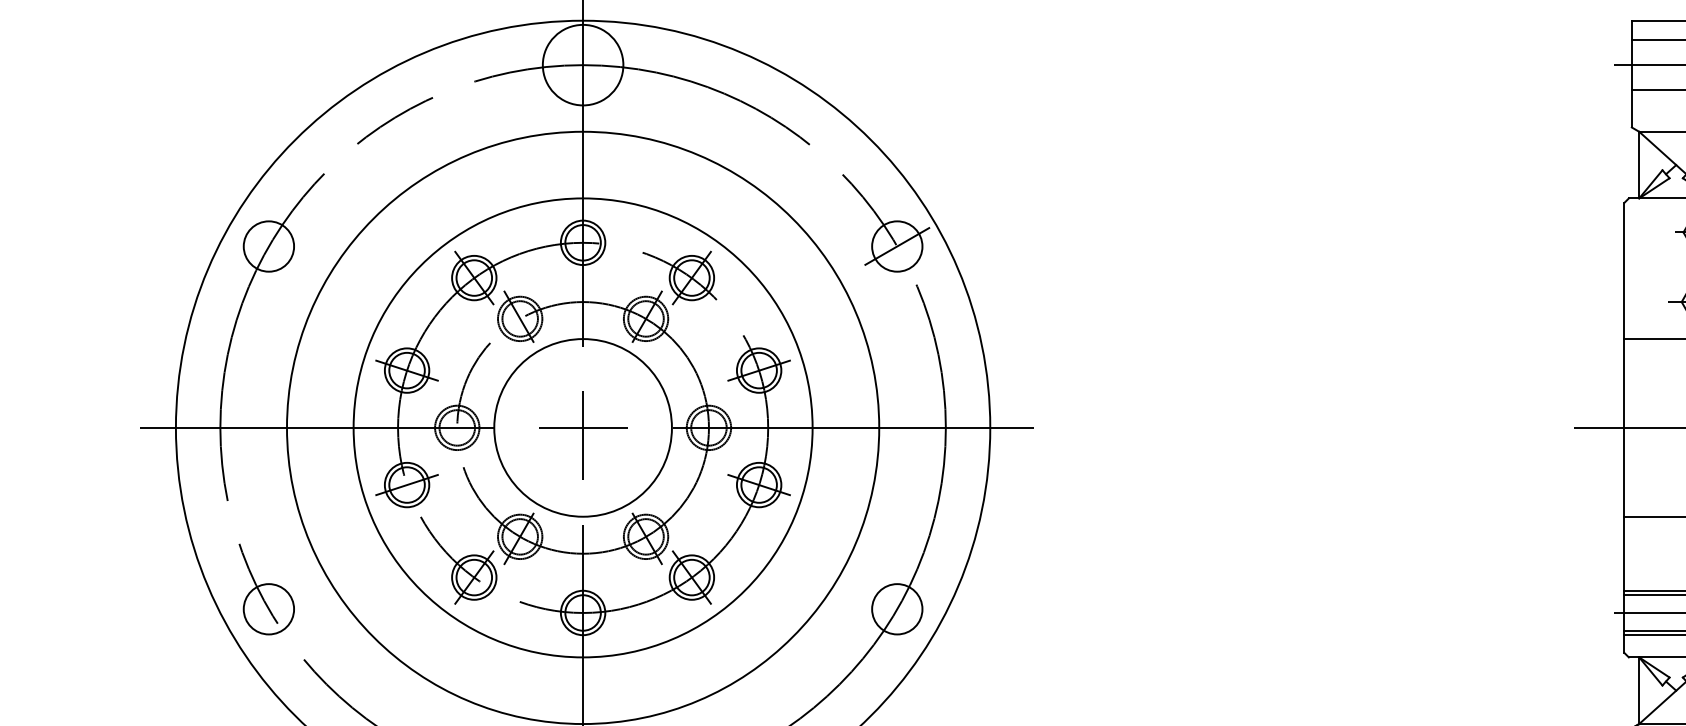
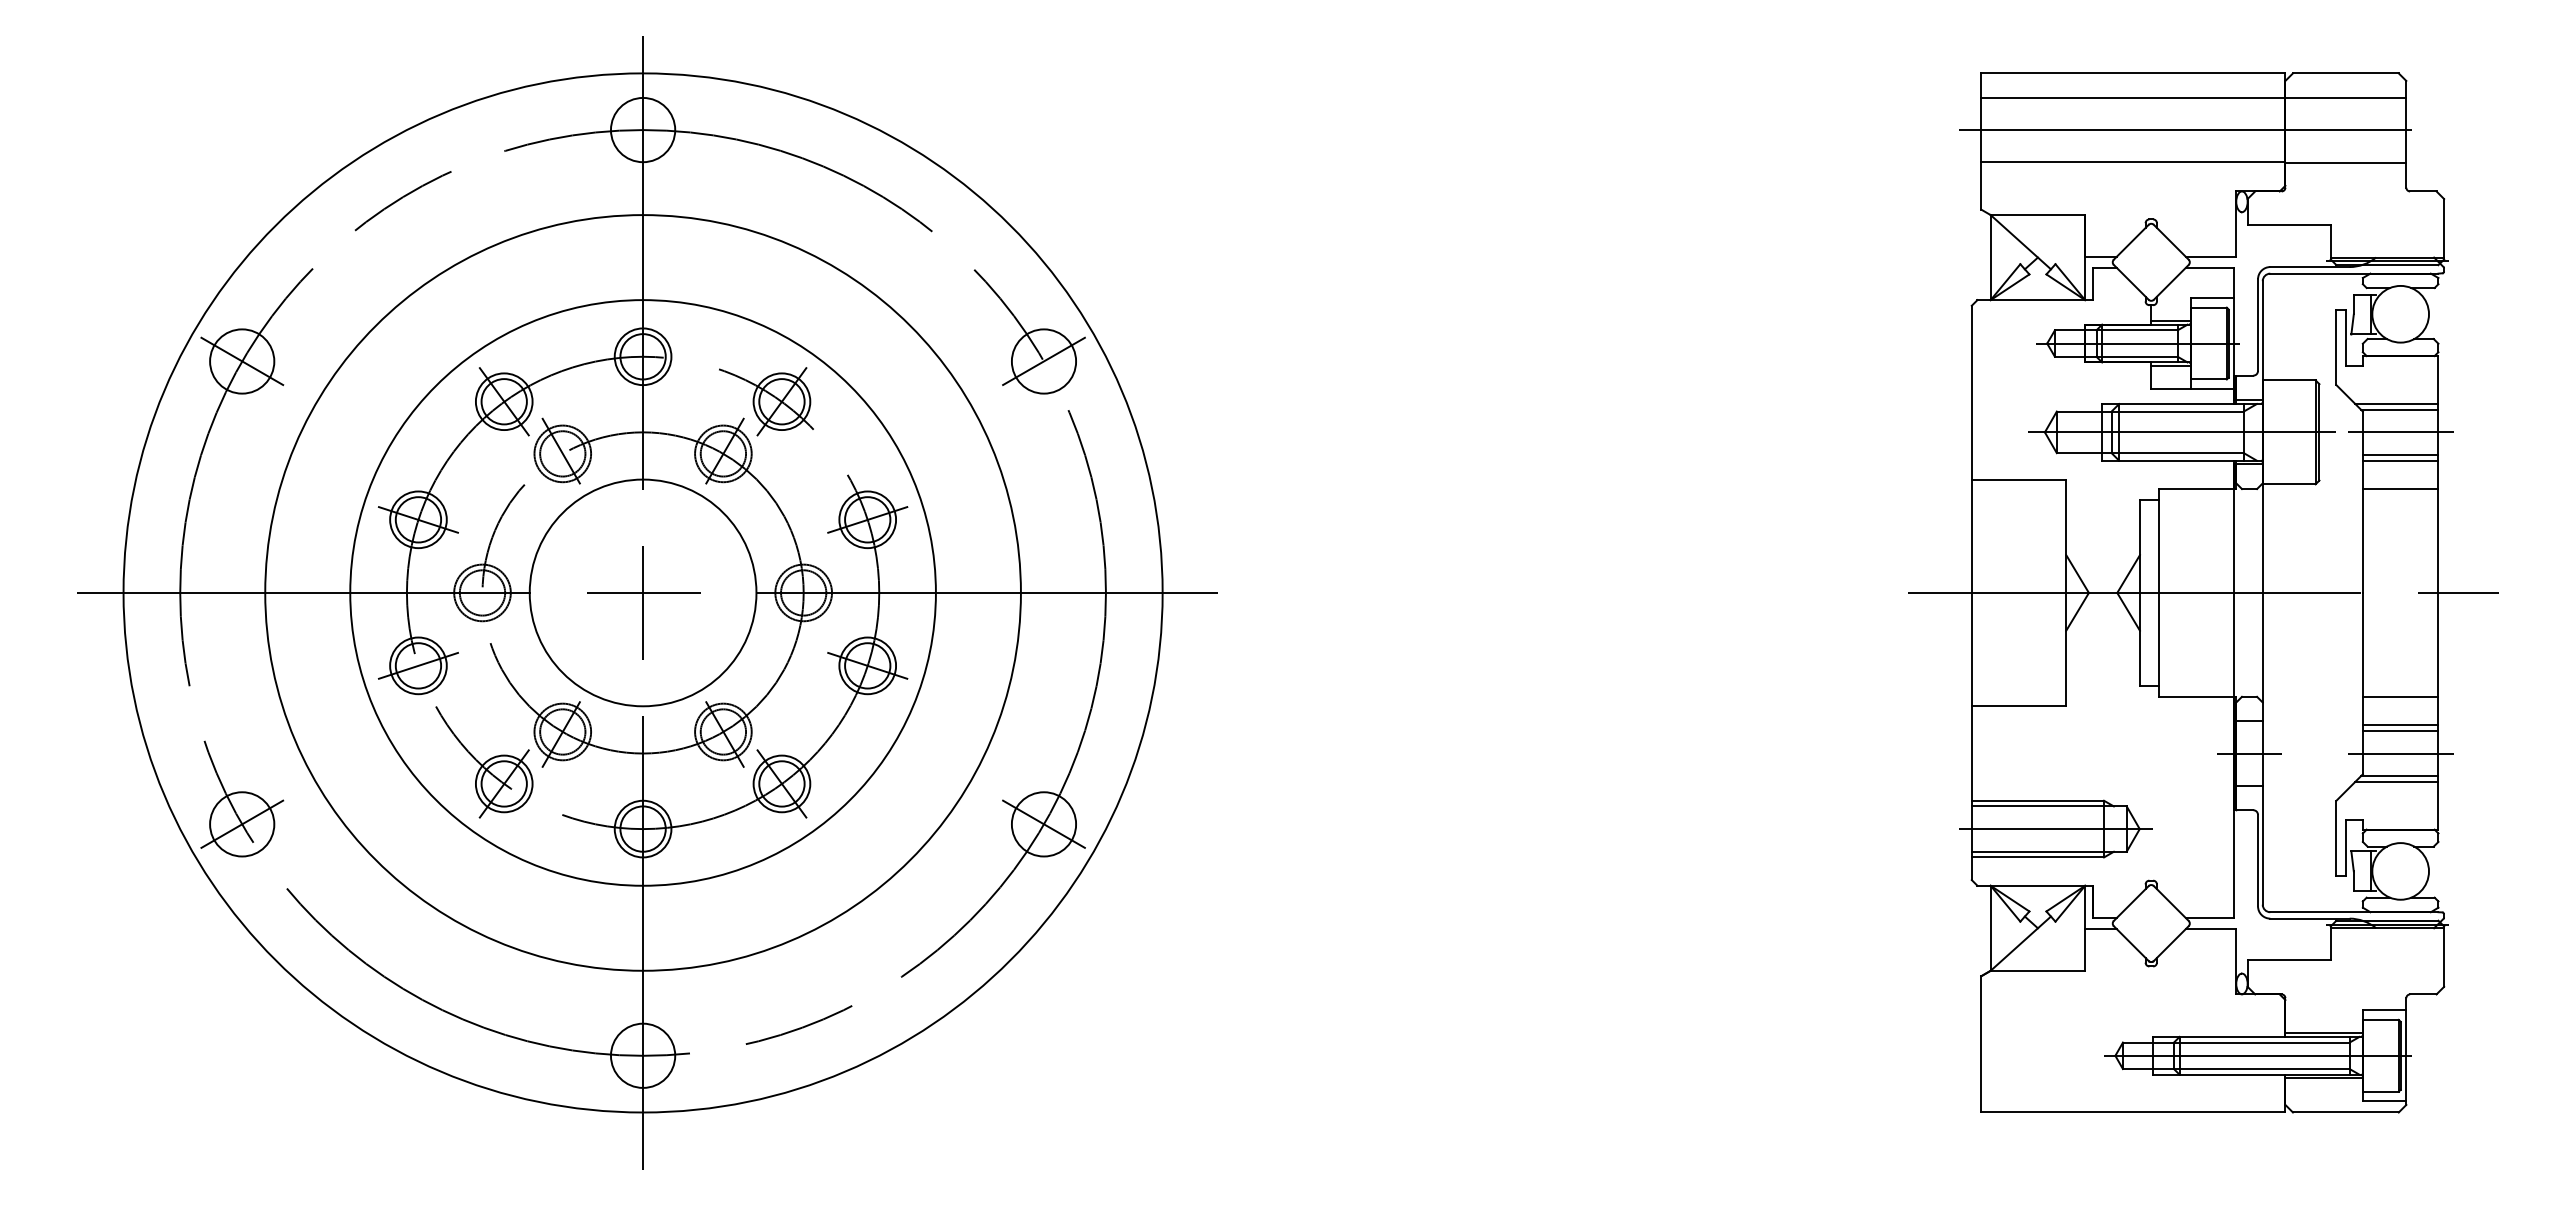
circle: (582, 64) -> (642, 129), size x0.62
line: (268, 246) -> (241, 361), added
line: (268, 609) -> (241, 824), added
line: (896, 609) -> (1043, 824), added

